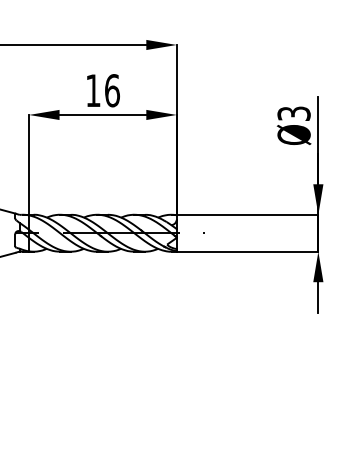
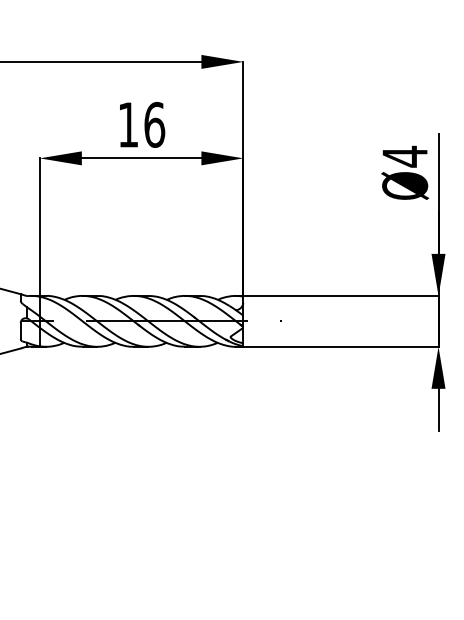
text: (294, 113) -> (405, 156), Ø3 -> Ø4

